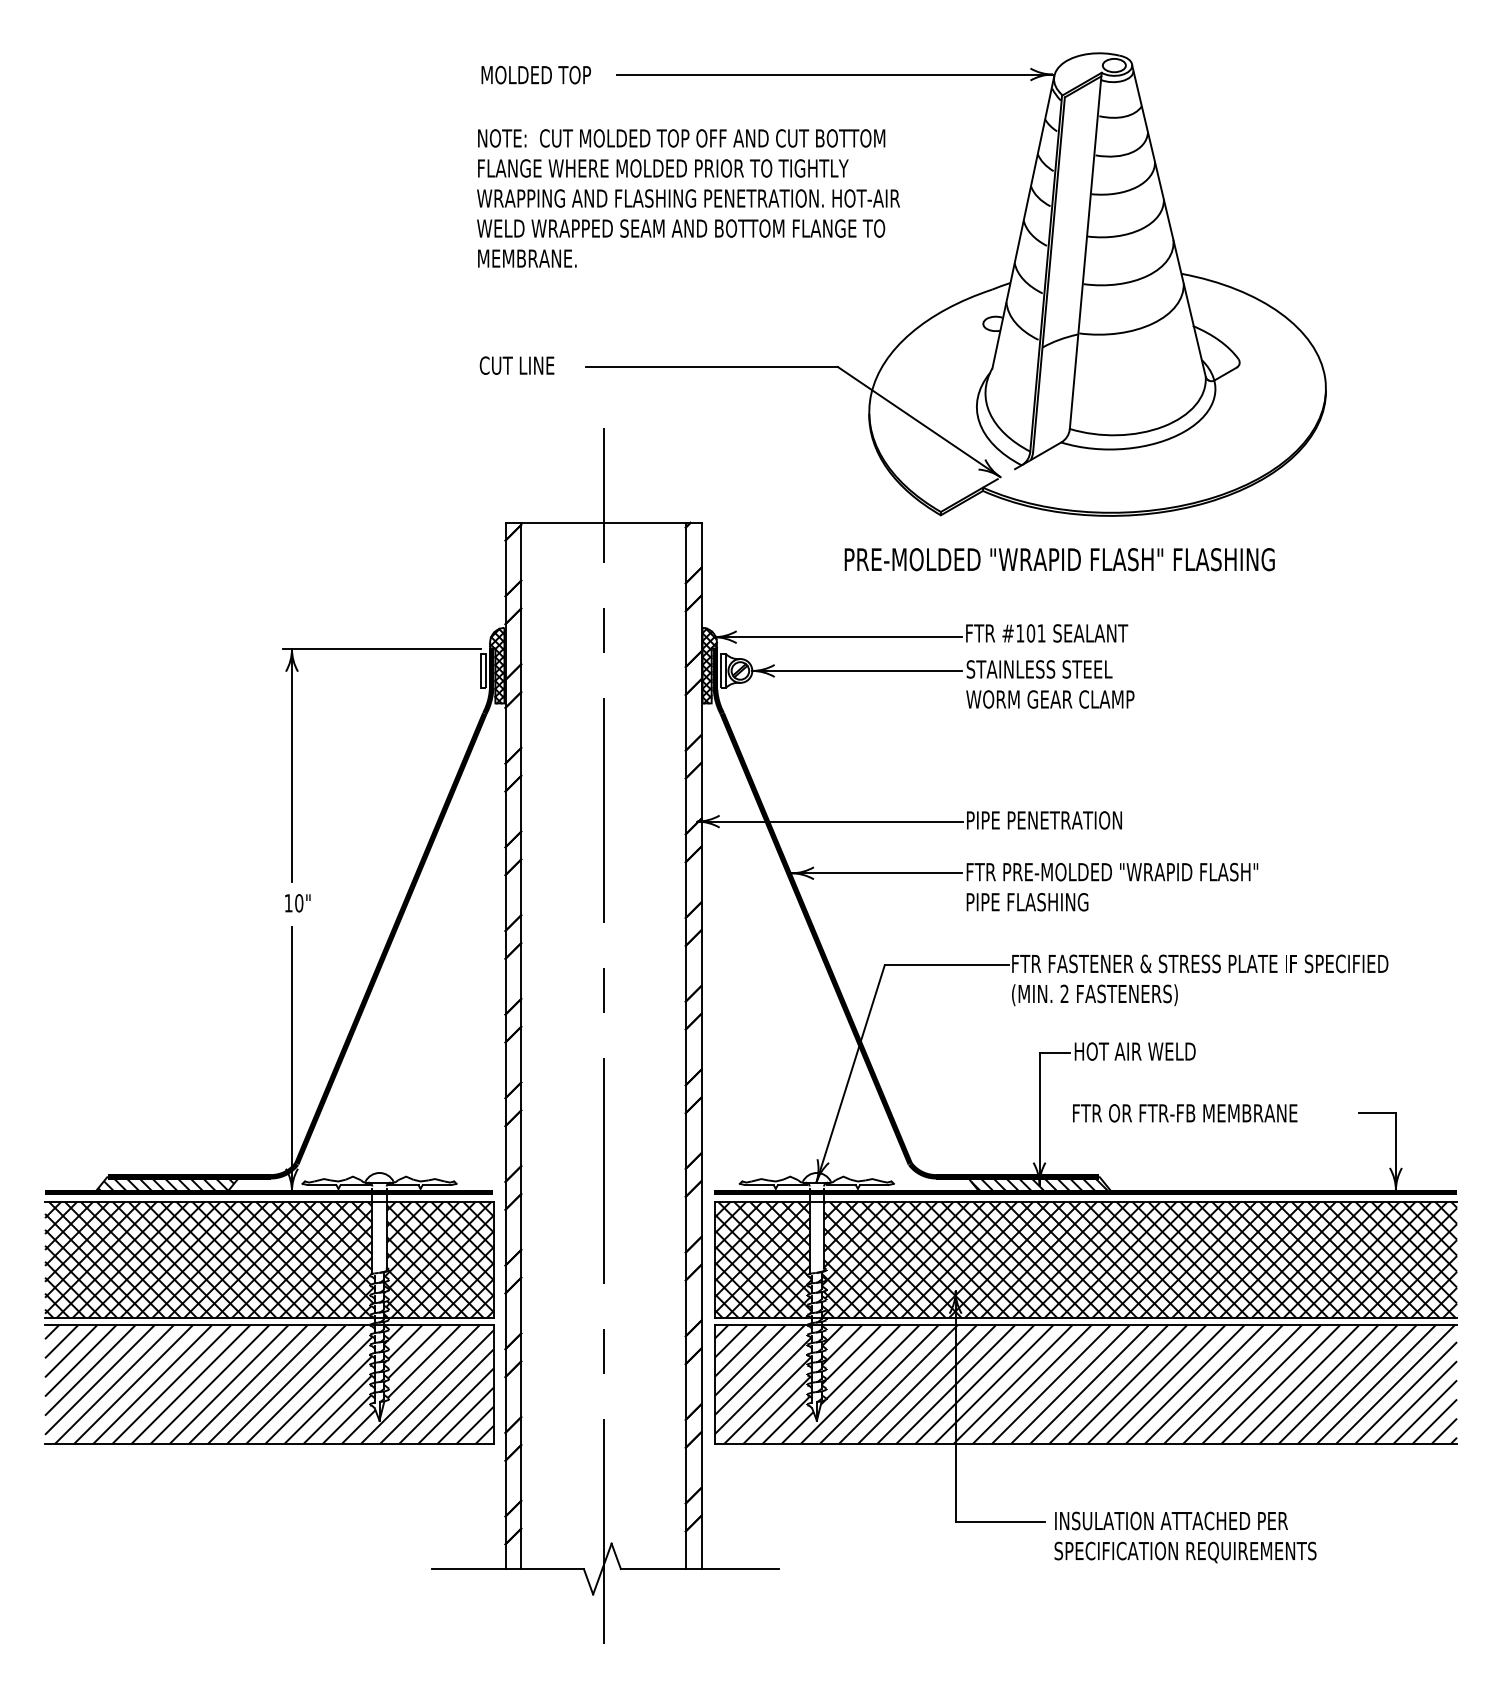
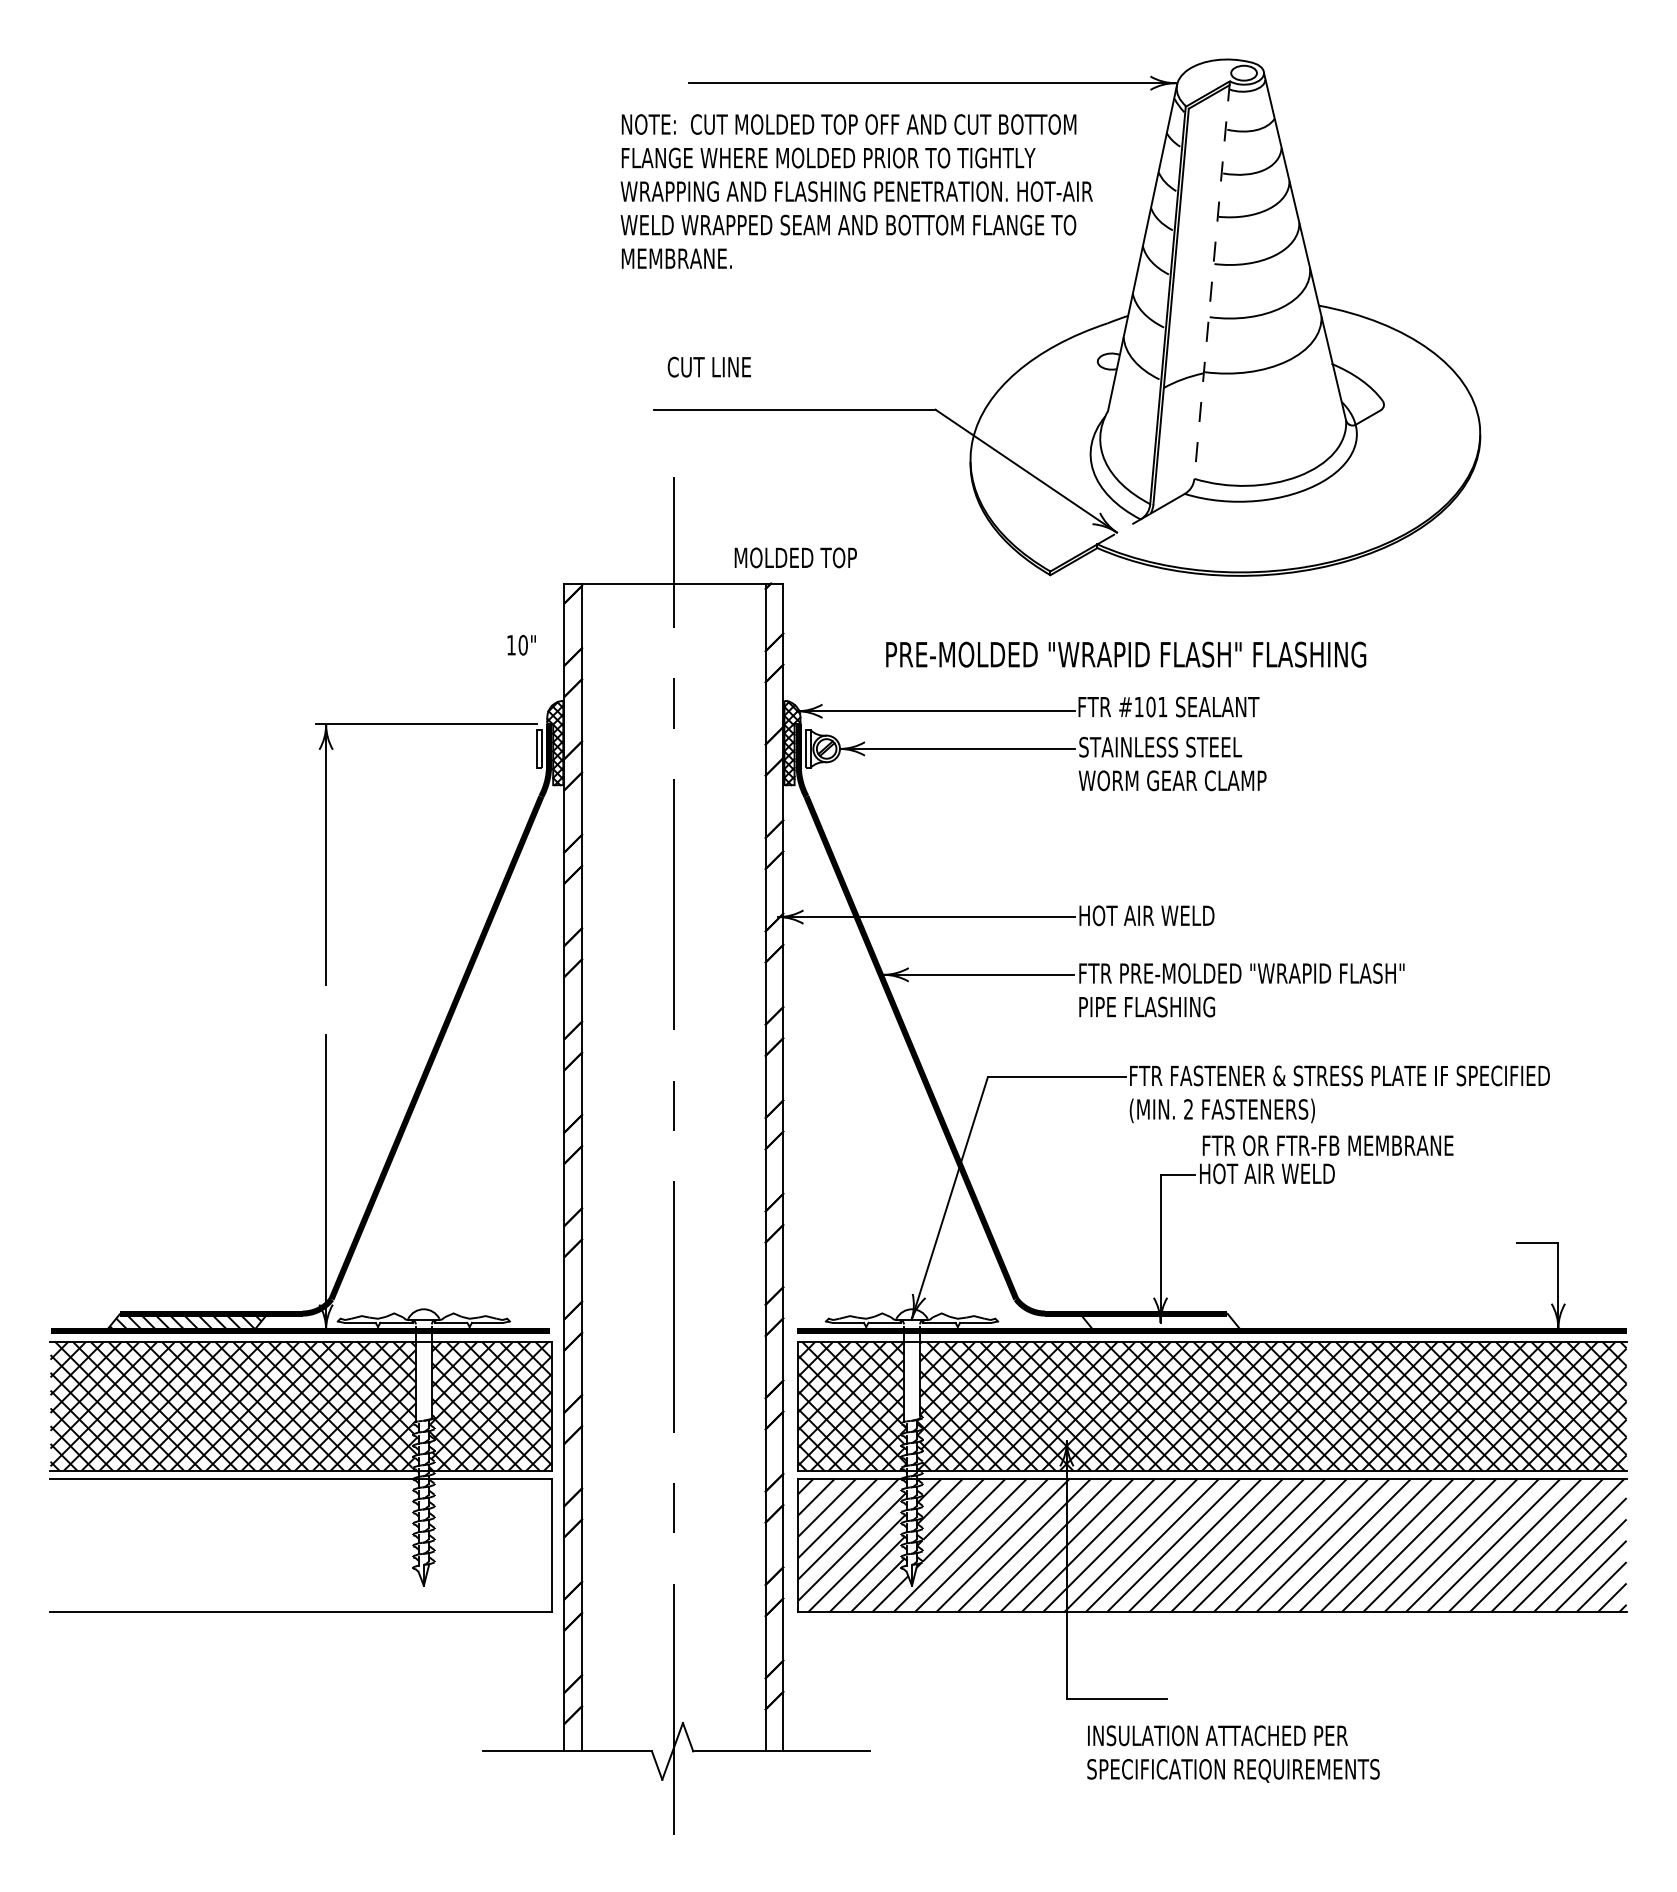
text: (535, 74) -> (795, 557), moved
text: (688, 198) -> (856, 191), moved
line: (1086, 251) -> (1212, 280), solid -> dashed
text: (516, 365) -> (708, 366), moved
text: (1060, 559) -> (1126, 654), moved
text: (1044, 820) -> (1166, 915), PIPE PENETRATION -> HOT AIR WELD
text: (297, 903) -> (521, 645), moved
text: (1184, 1113) -> (1327, 1145), moved
hatch: (1040, 1183) -> (1161, 1321), removed
hatch: (269, 1384) -> (300, 1545), removed
text: (1185, 1536) -> (1233, 1753), moved

